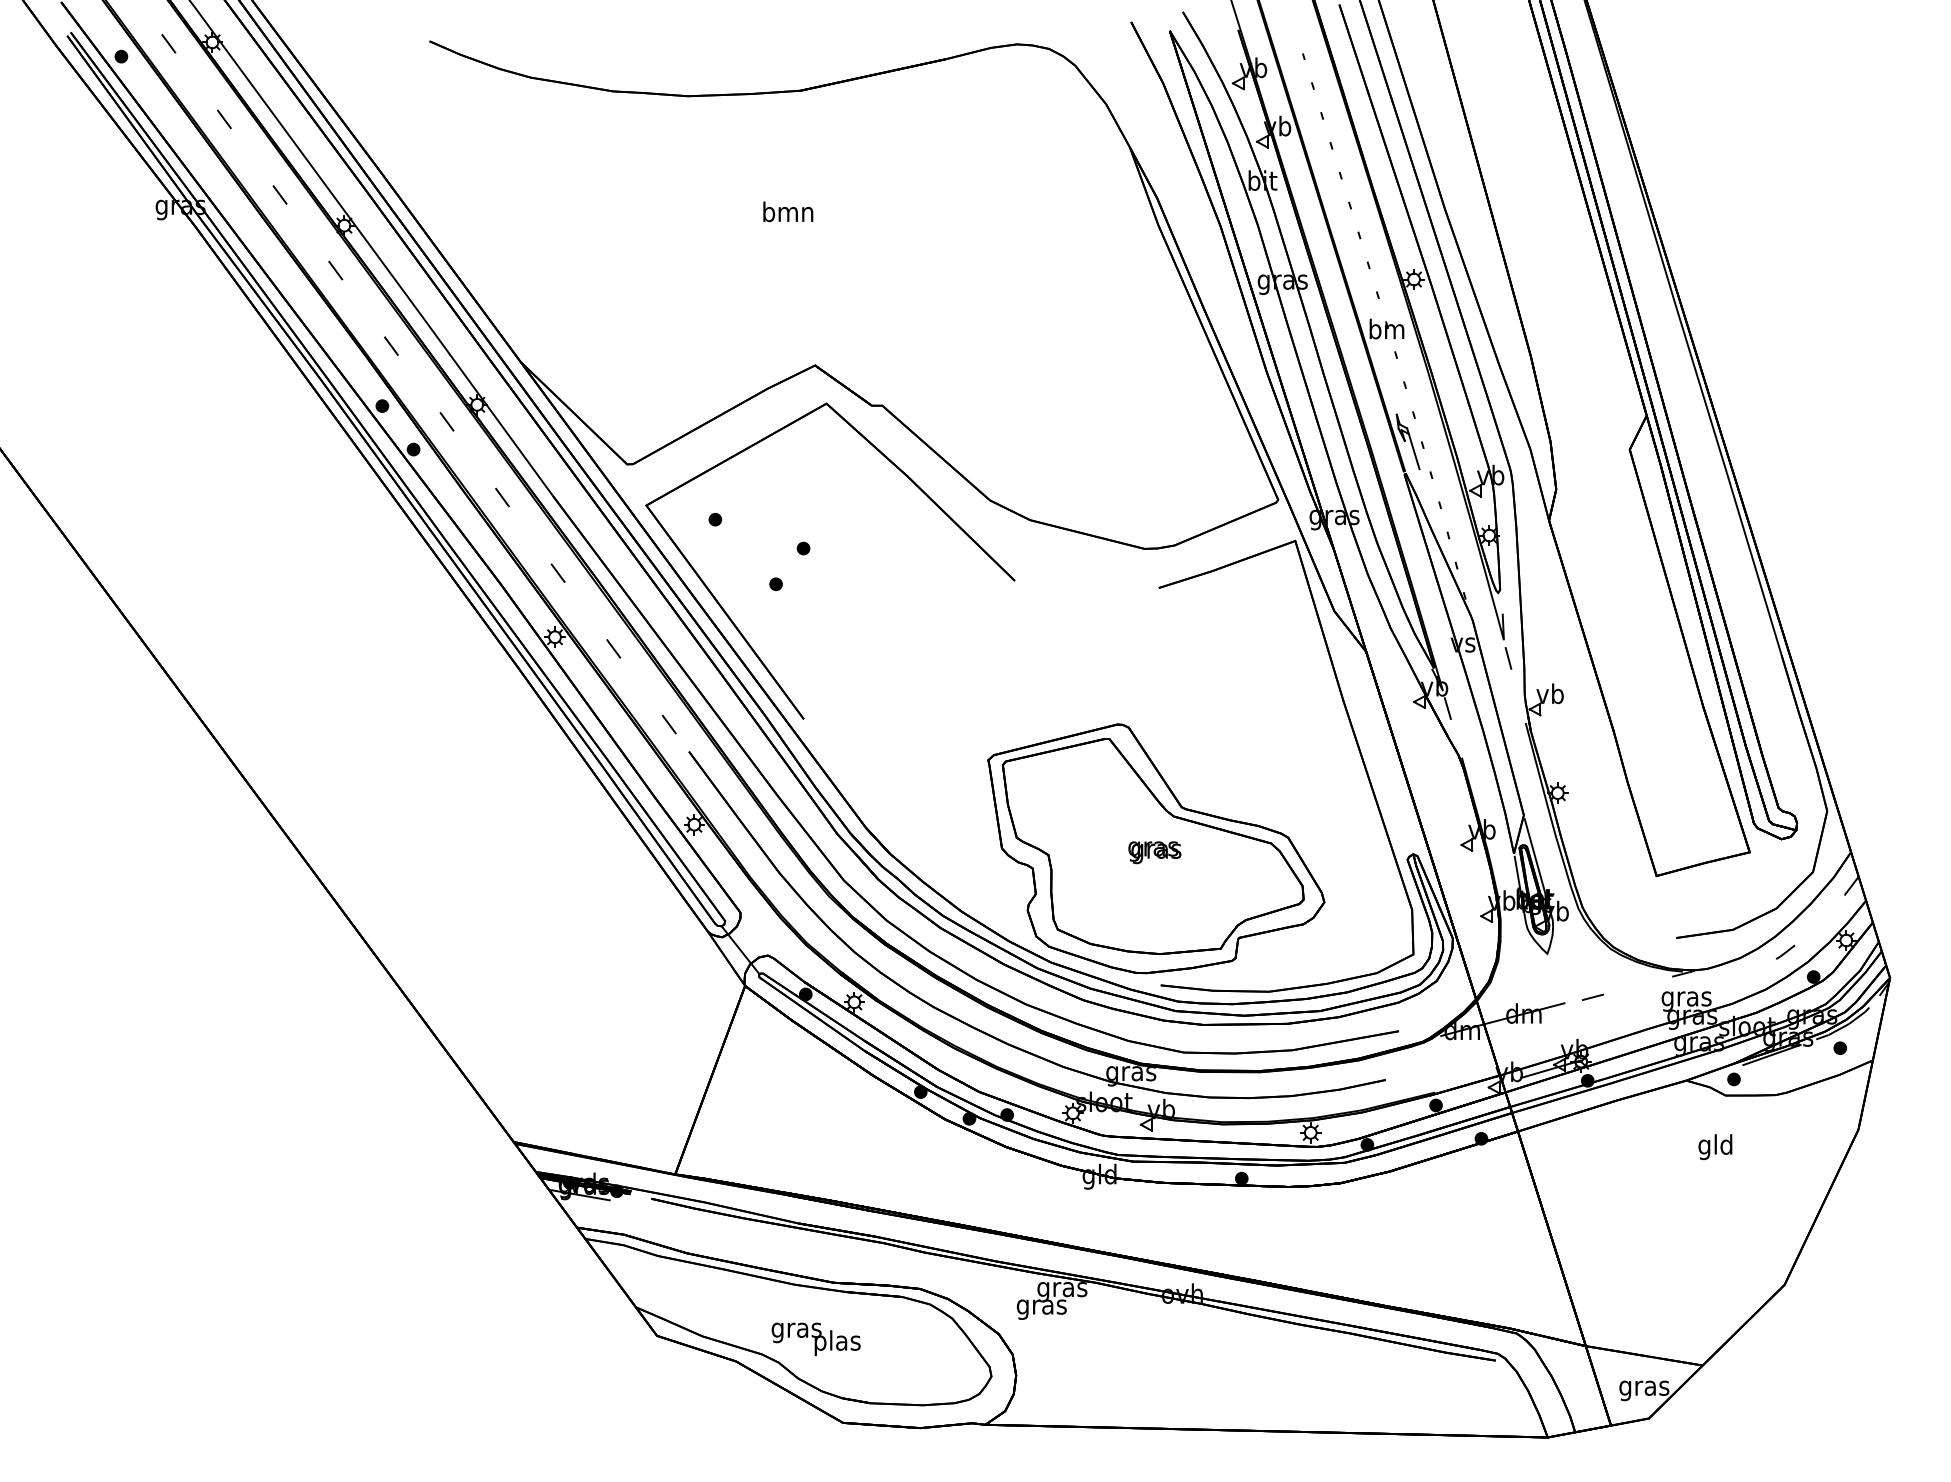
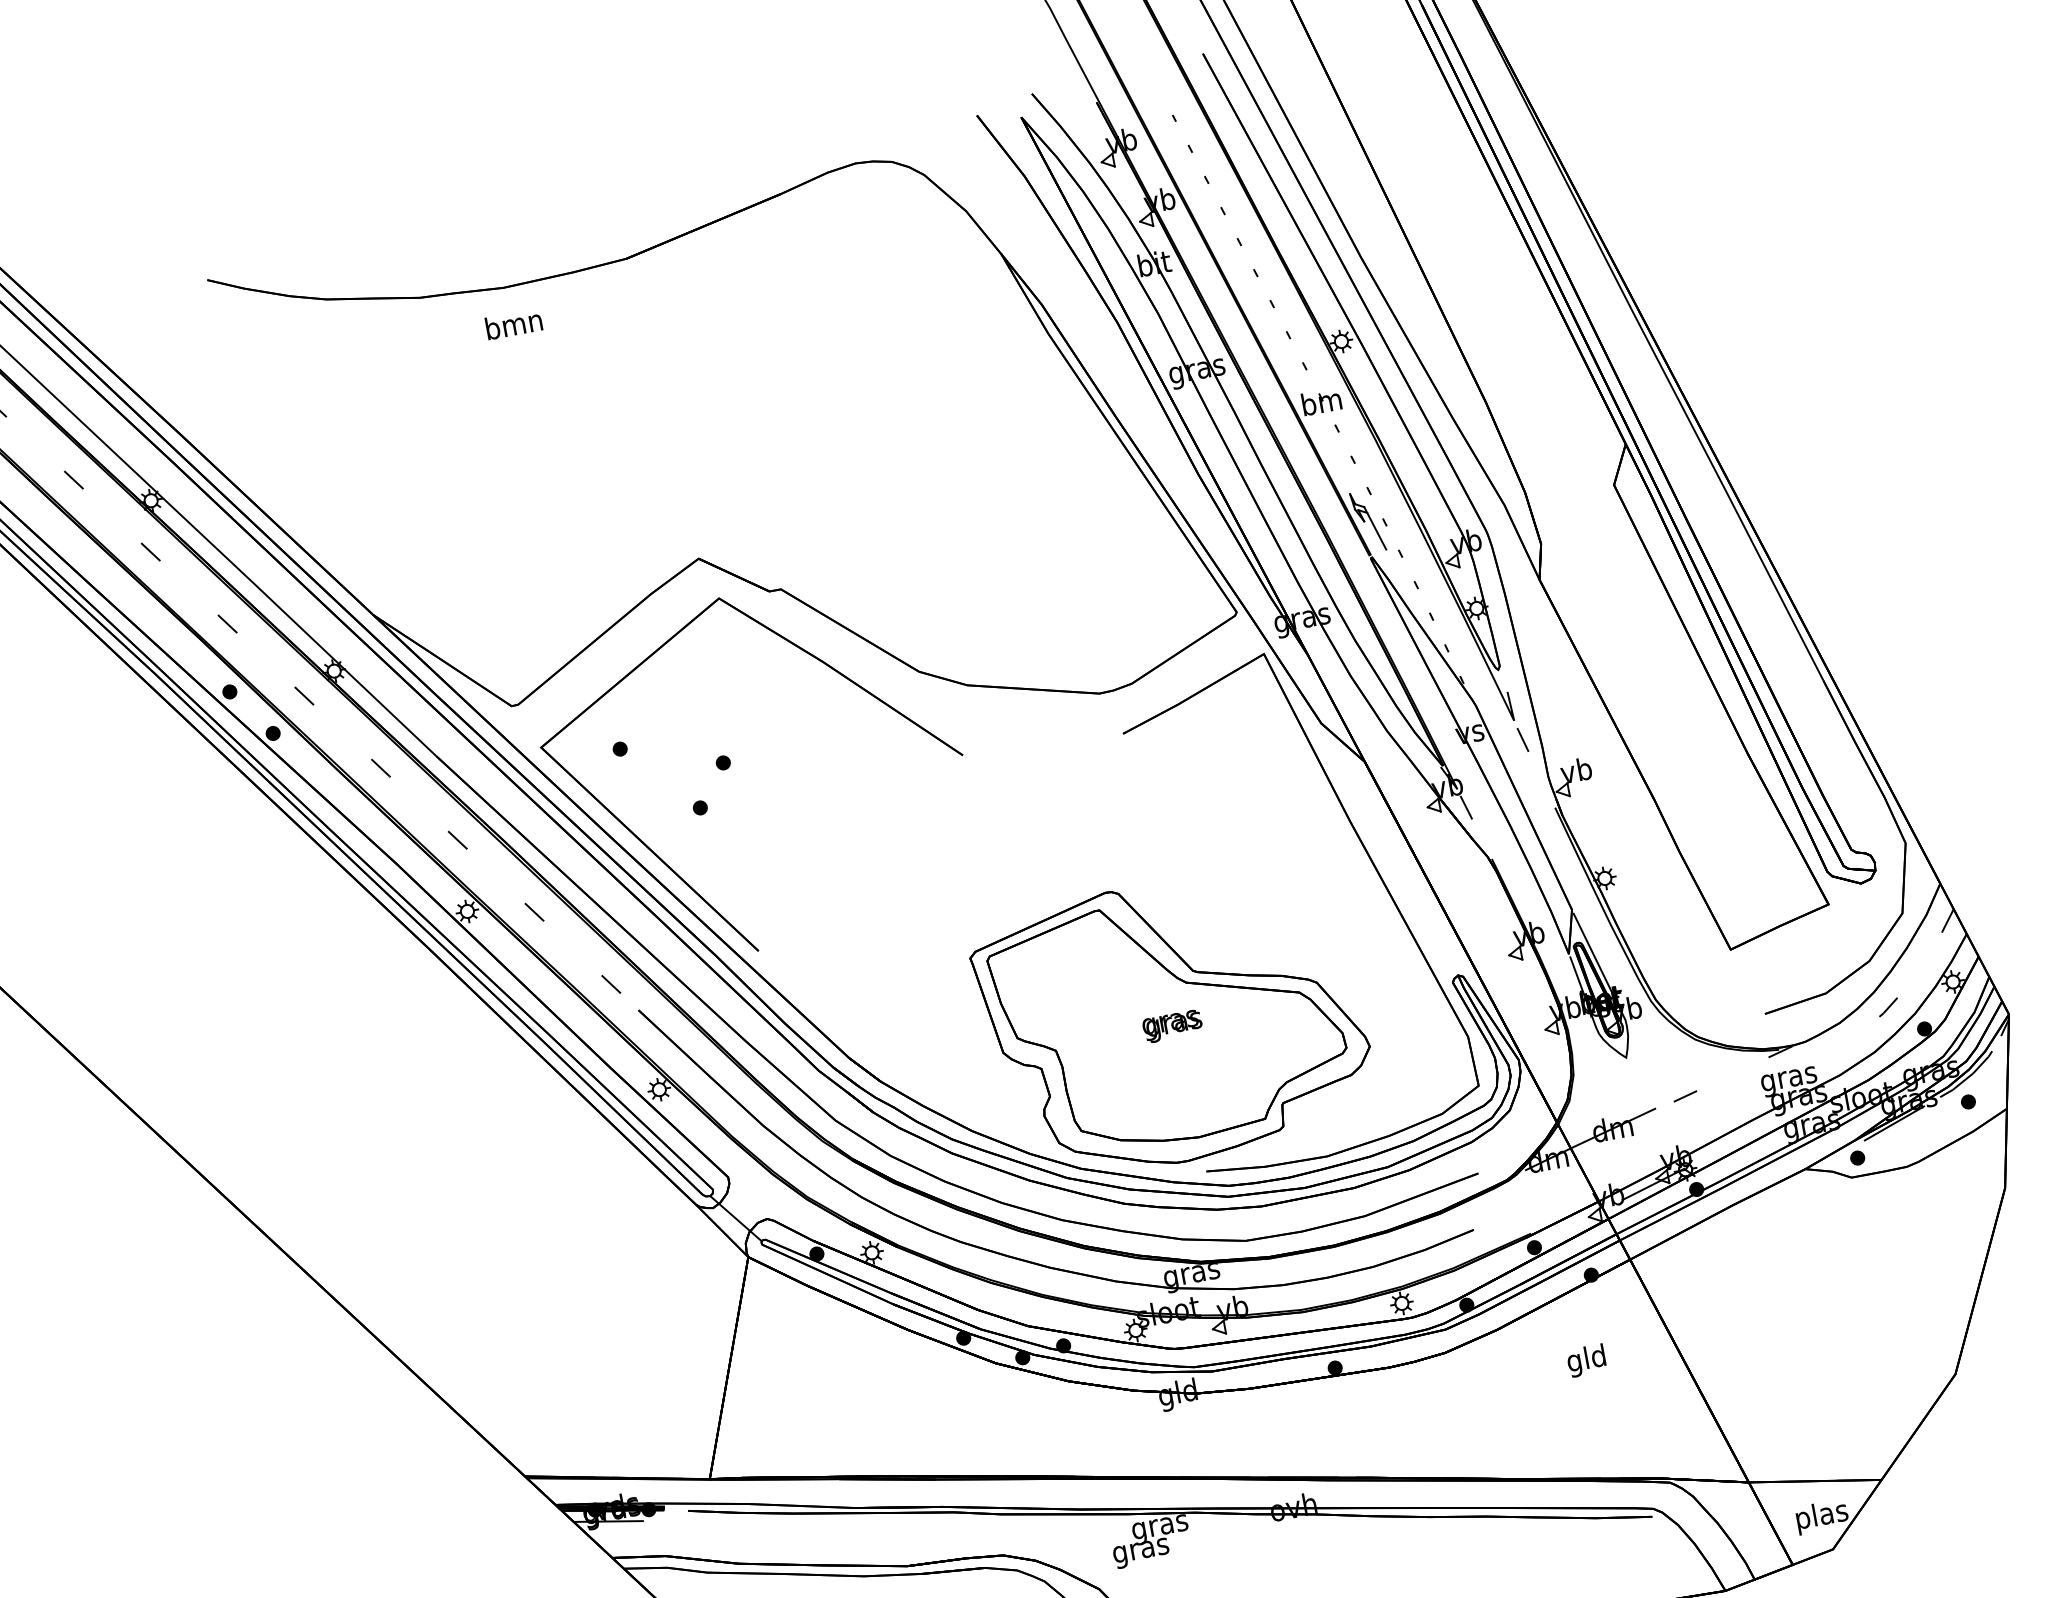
text: (788, 211) -> (514, 323), moved
text: (1715, 1147) -> (1586, 1361), moved
text: (1644, 1388) -> (1822, 1517), gras -> plas

